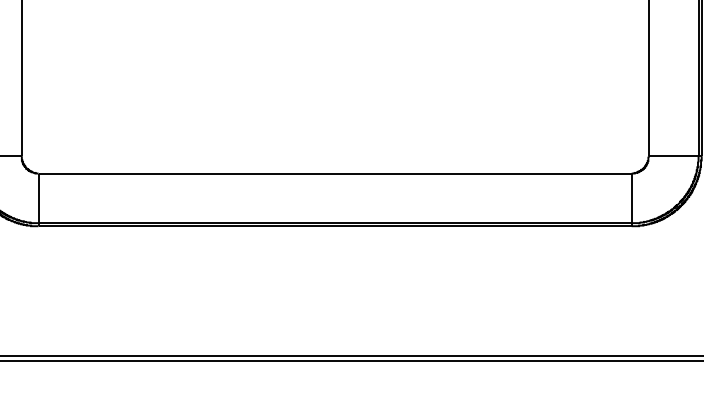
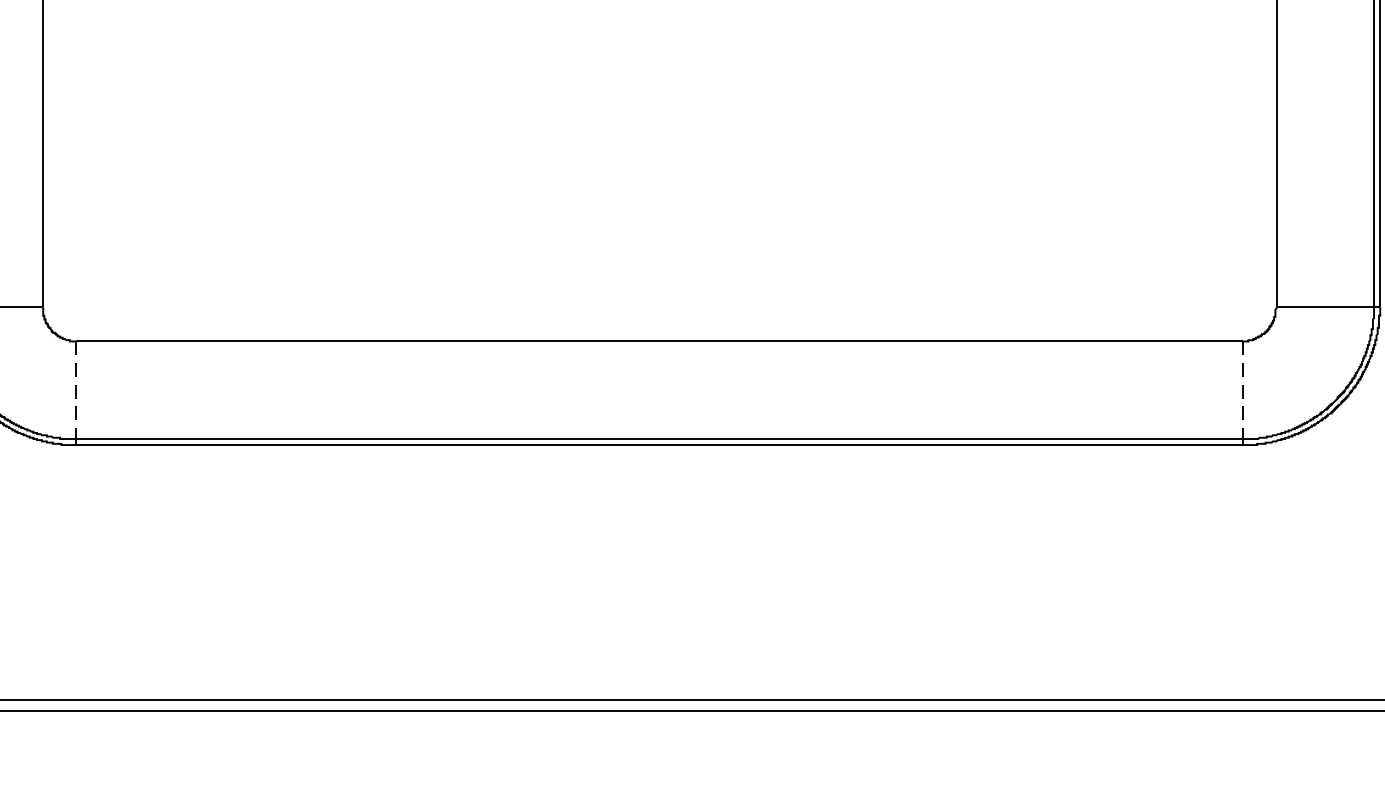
line: (38, 198) -> (75, 390), solid -> dashed
line: (631, 198) -> (1242, 390), solid -> dashed

